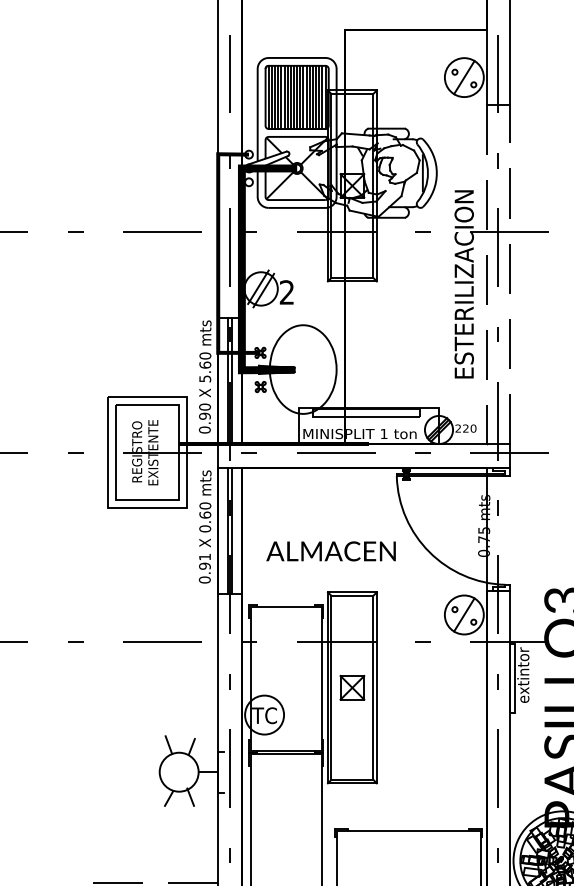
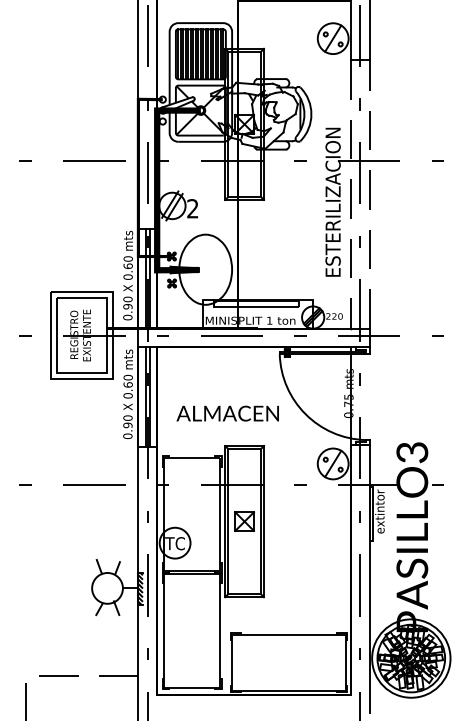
text: (204, 378) -> (127, 276), 5.60 -> 0.60
text: (204, 556) -> (127, 417), 0.91 -> 0.90
hatch: (220, 772) -> (140, 588), added

